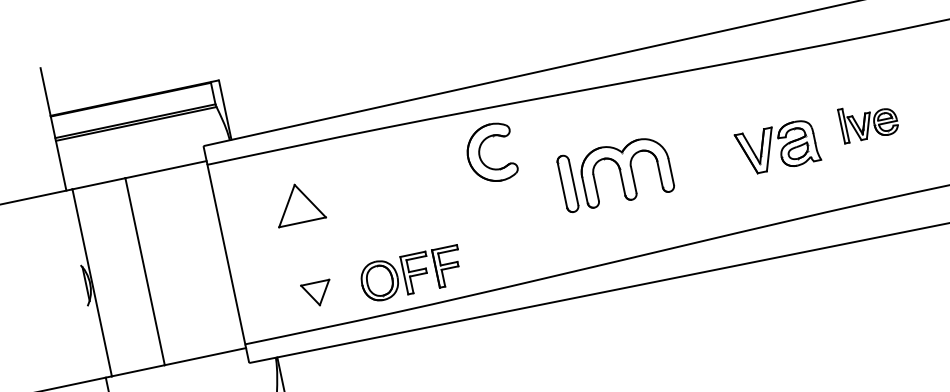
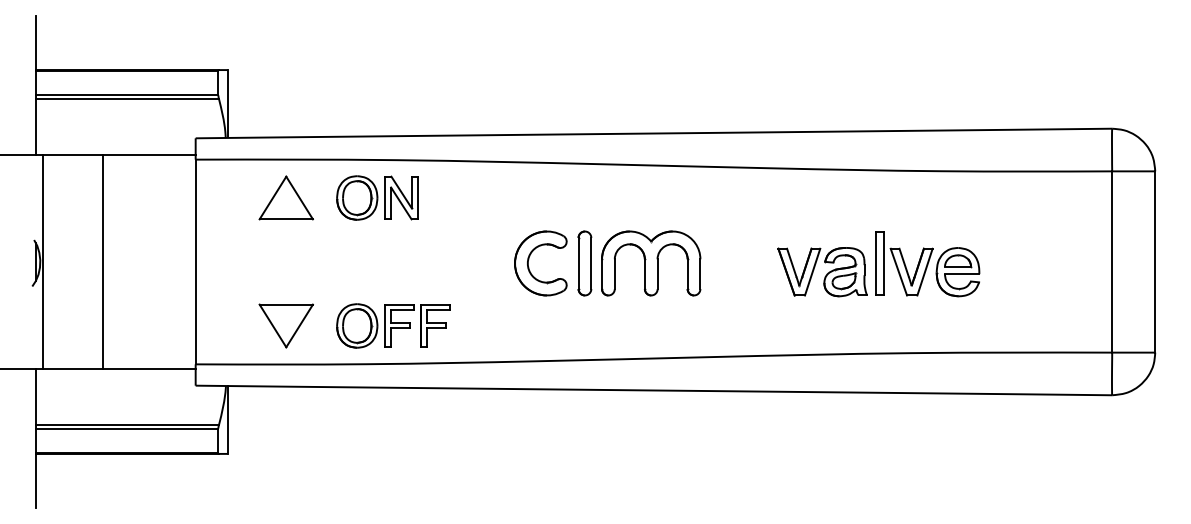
part: (868, 121) -> (927, 264), size x1.67
part: (480, 152) -> (529, 259), moved
part: (373, 164) -> (377, 197), added
part: (297, 203) -> (285, 197), moved
part: (316, 293) -> (285, 325), size x1.67

